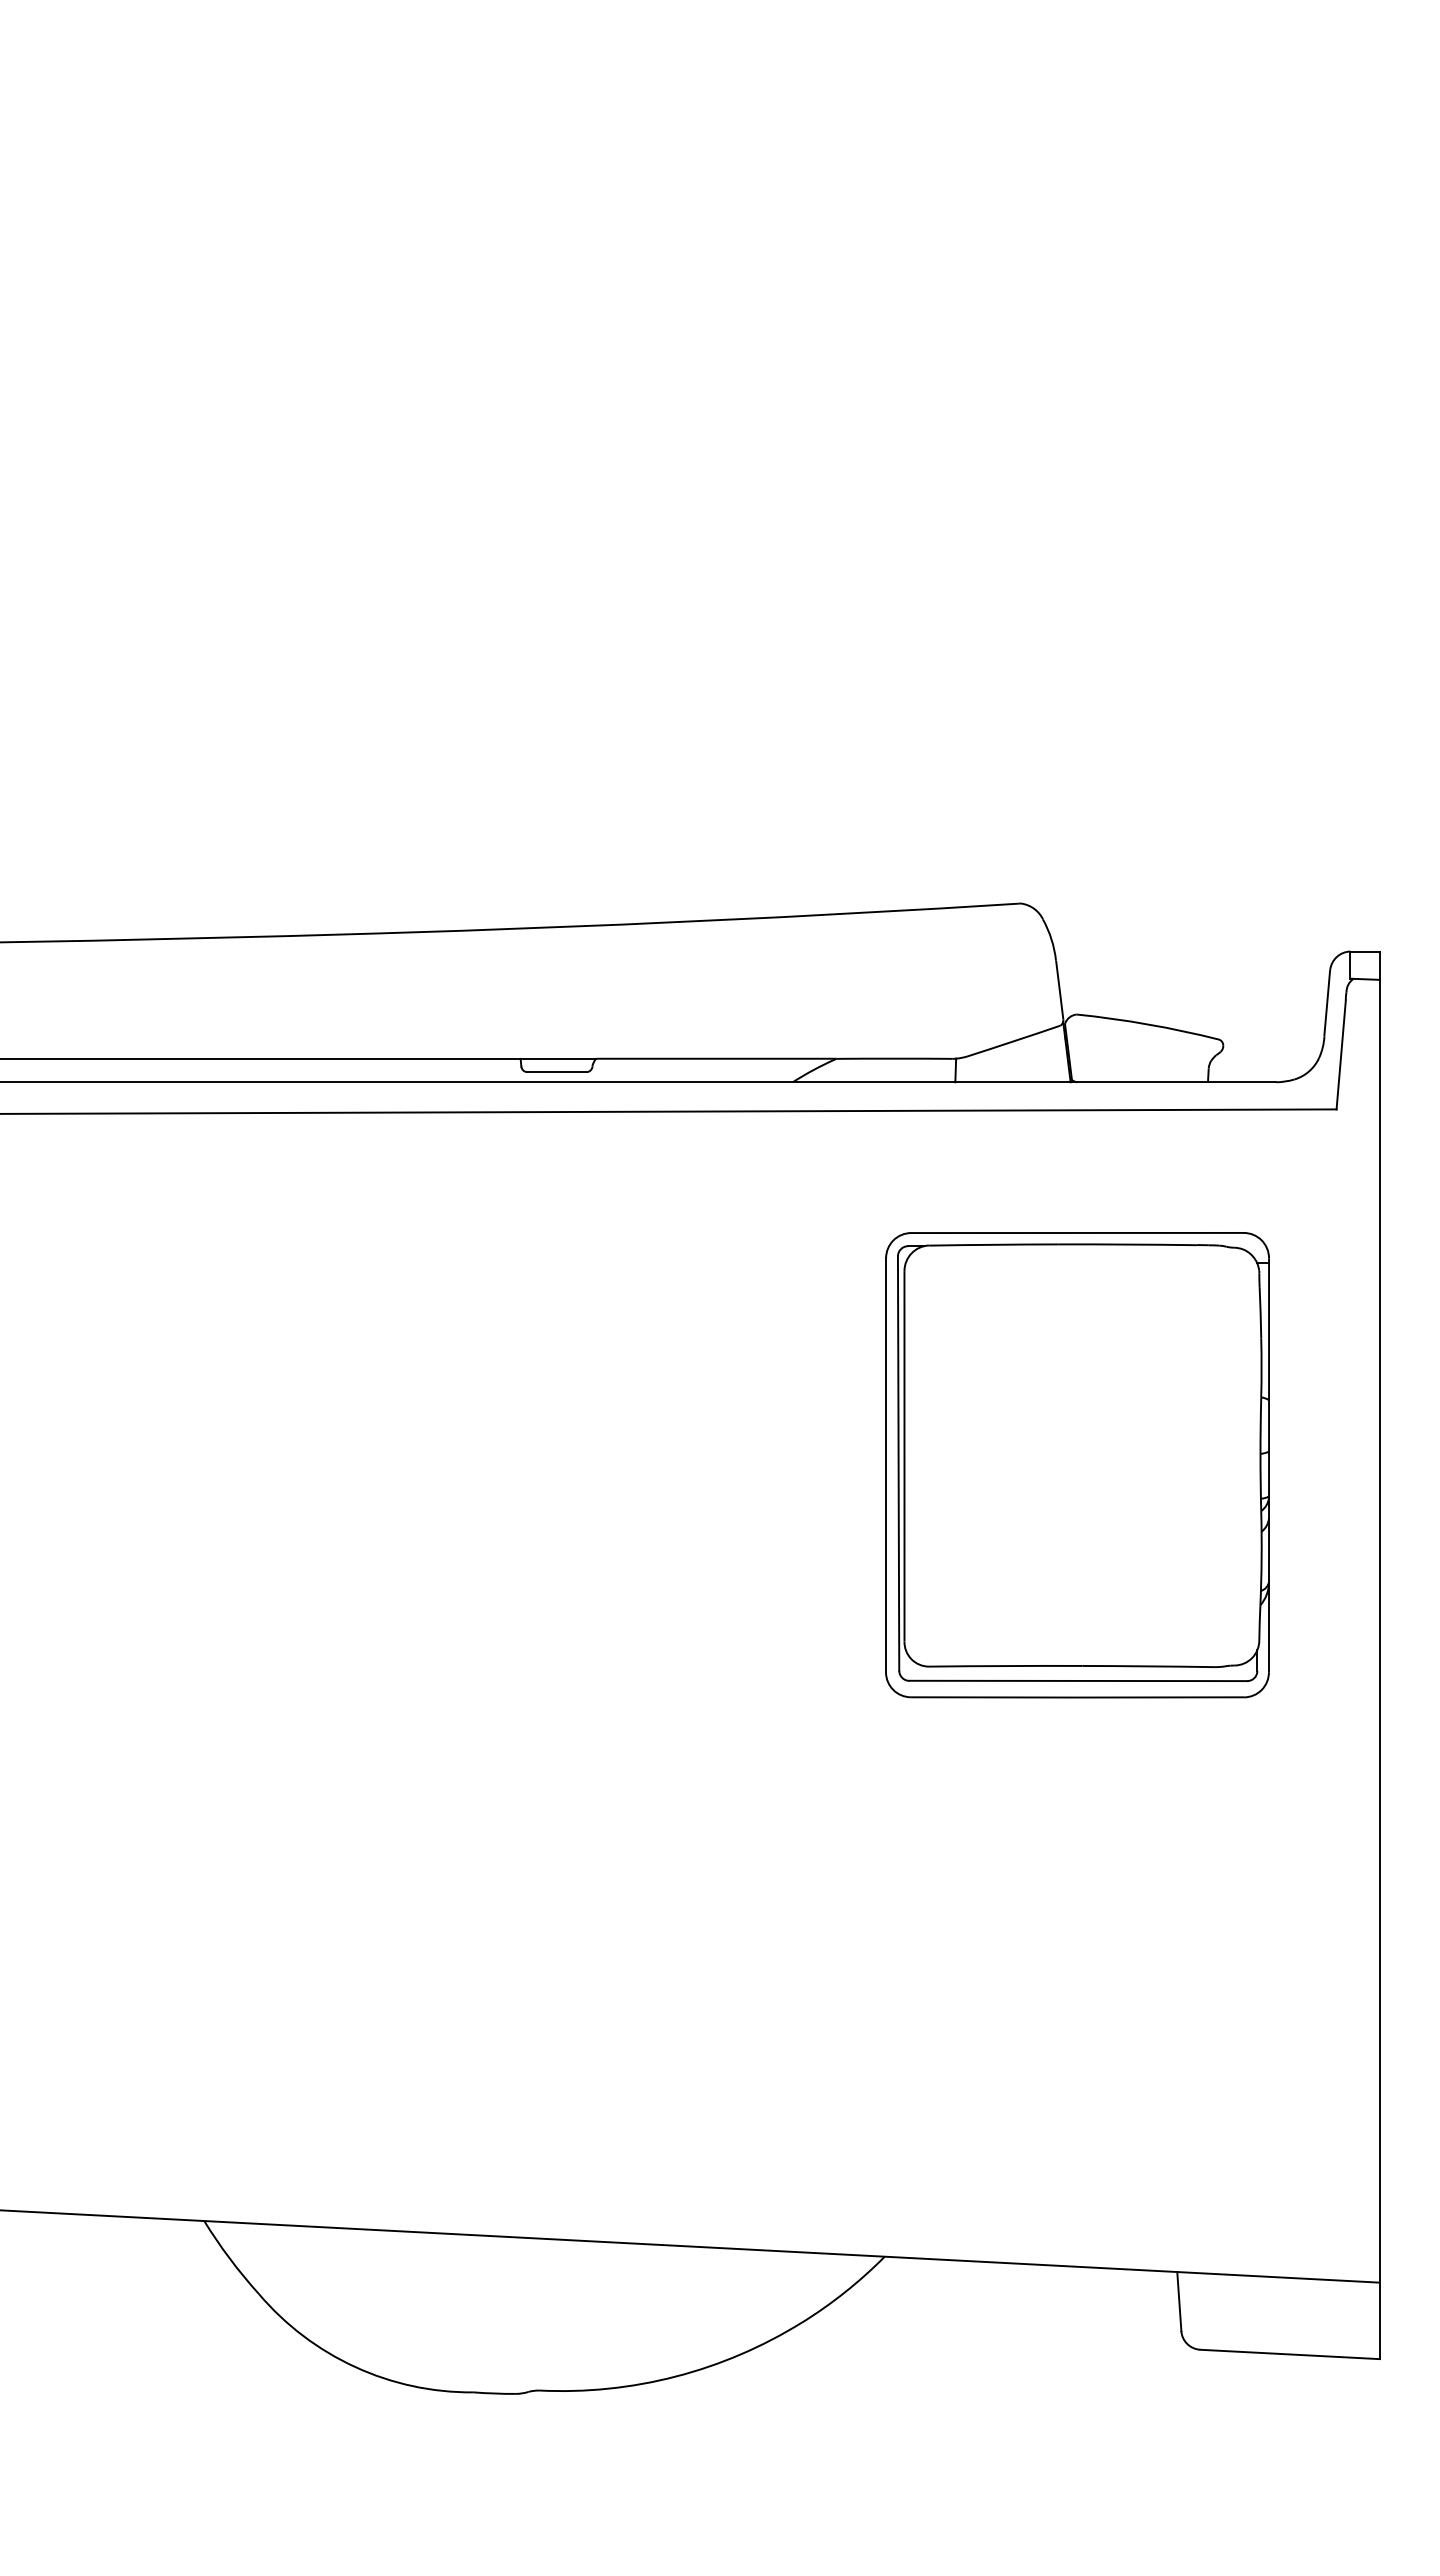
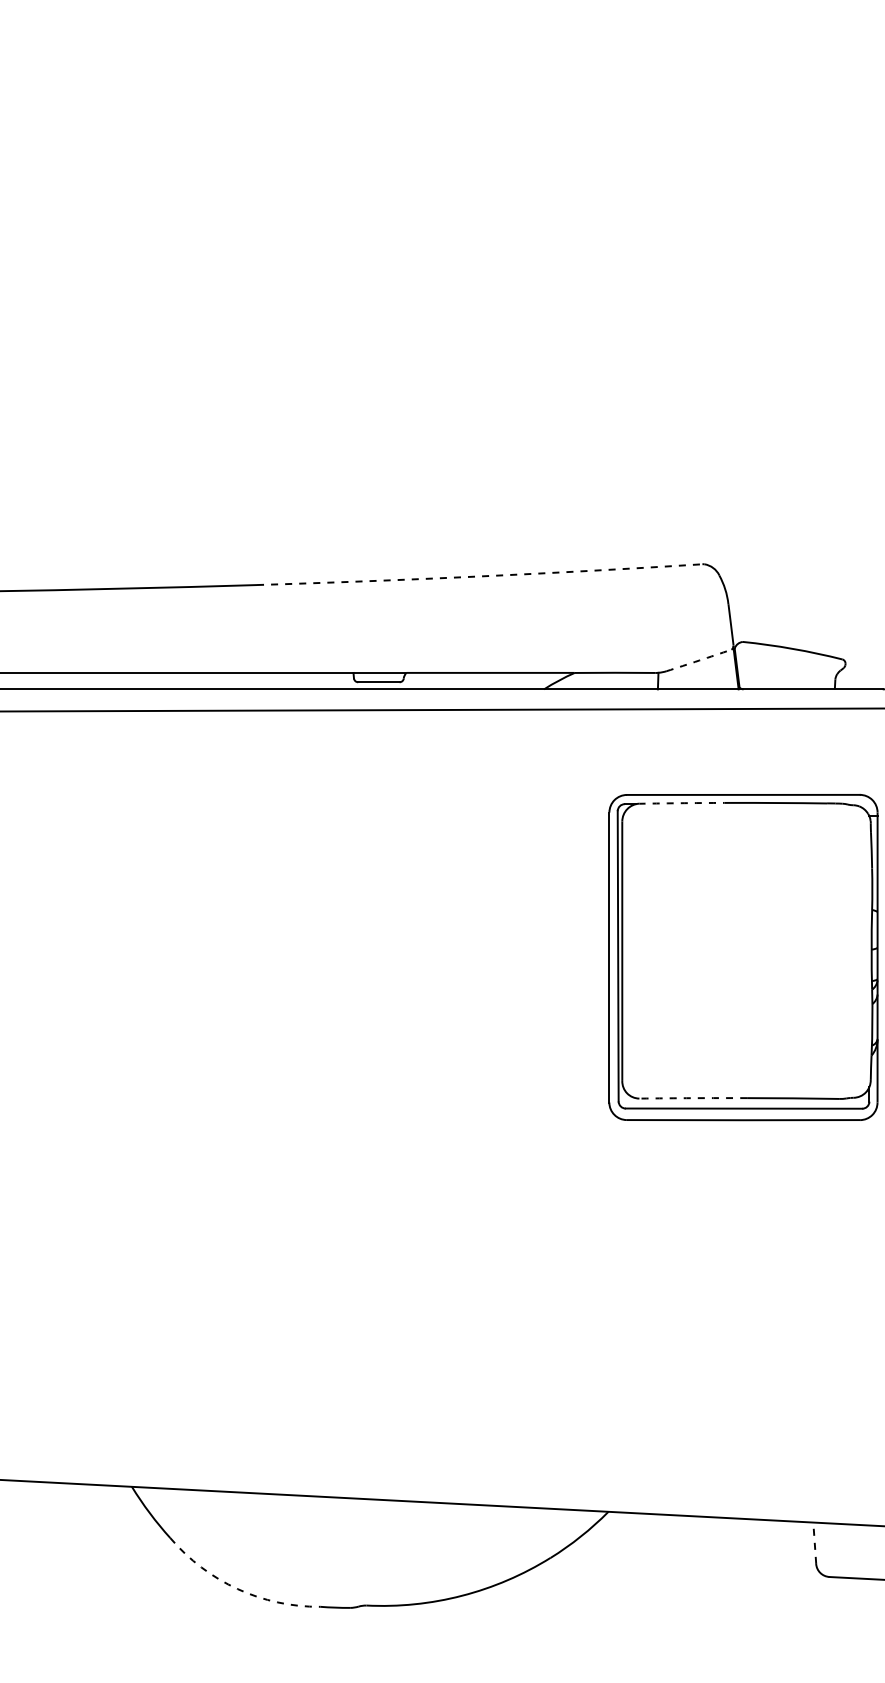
arc: (700, 921) -> (479, 576), solid -> dashed
arc: (1014, 1041) -> (699, 660), solid -> dashed
arc: (993, 1244) -> (684, 802), solid -> dashed
arc: (1005, 1666) -> (693, 1098), solid -> dashed
line: (1179, 2301) -> (814, 1543), solid -> dashed
arc: (355, 2367) -> (237, 1589), solid -> dashed

